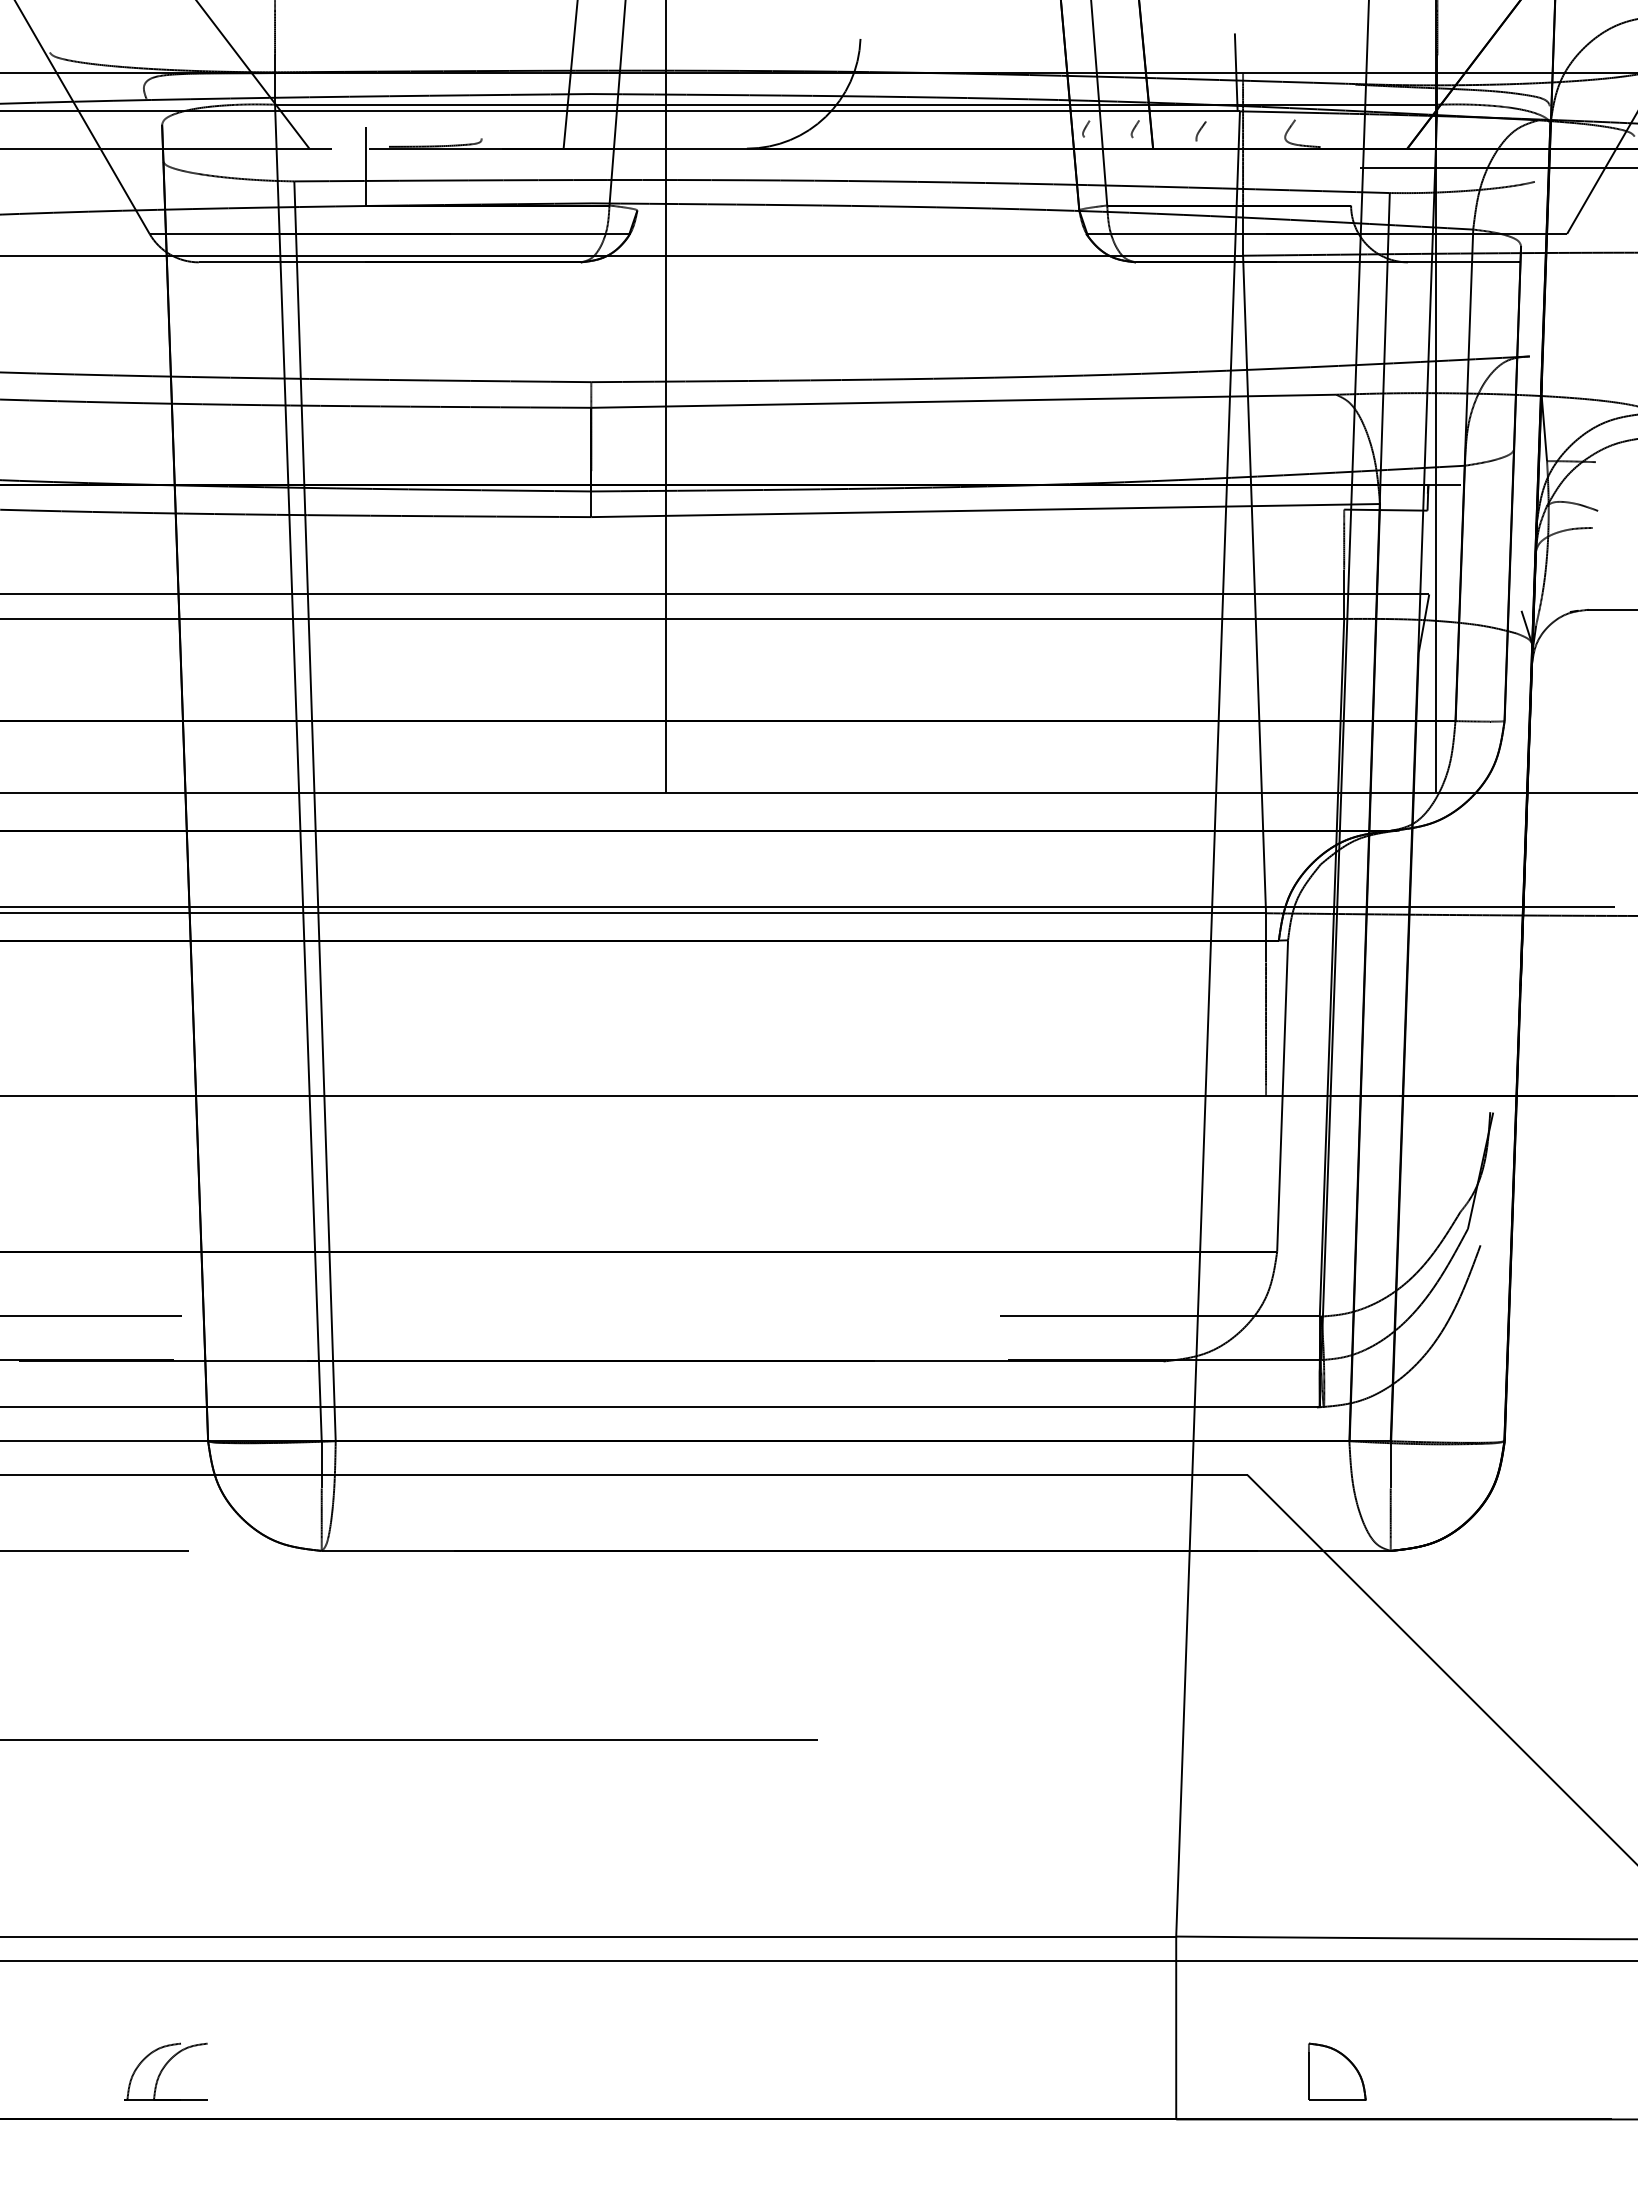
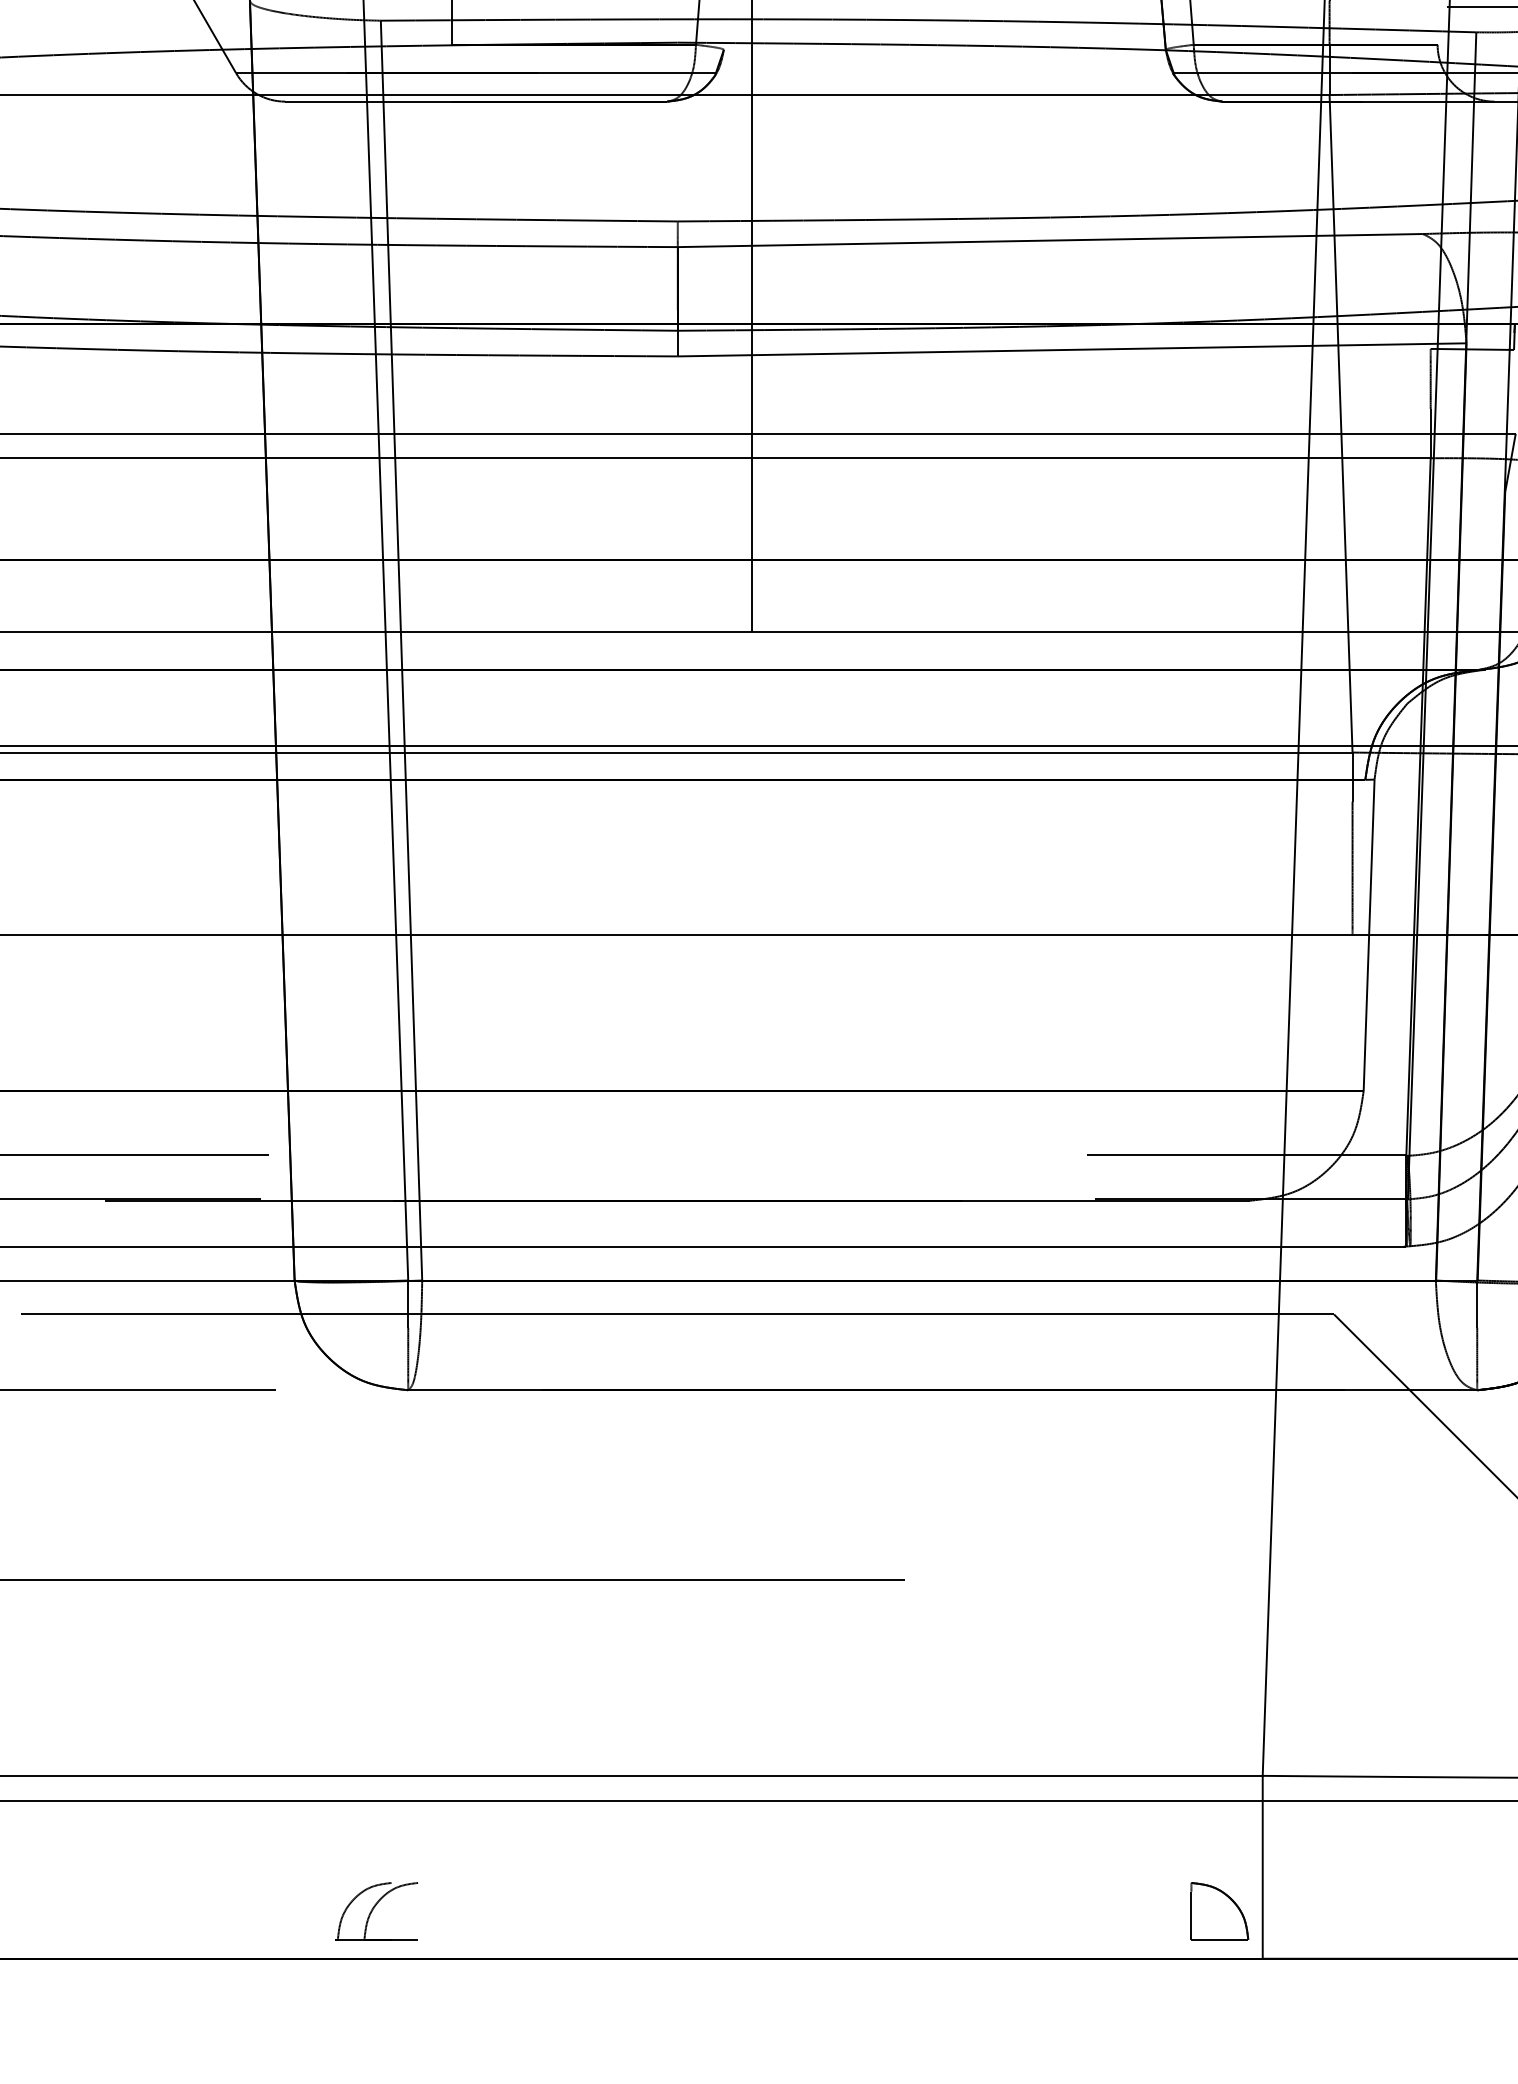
part: (165, 2071) -> (376, 1910), moved
part: (1337, 2071) -> (1220, 1910), moved

